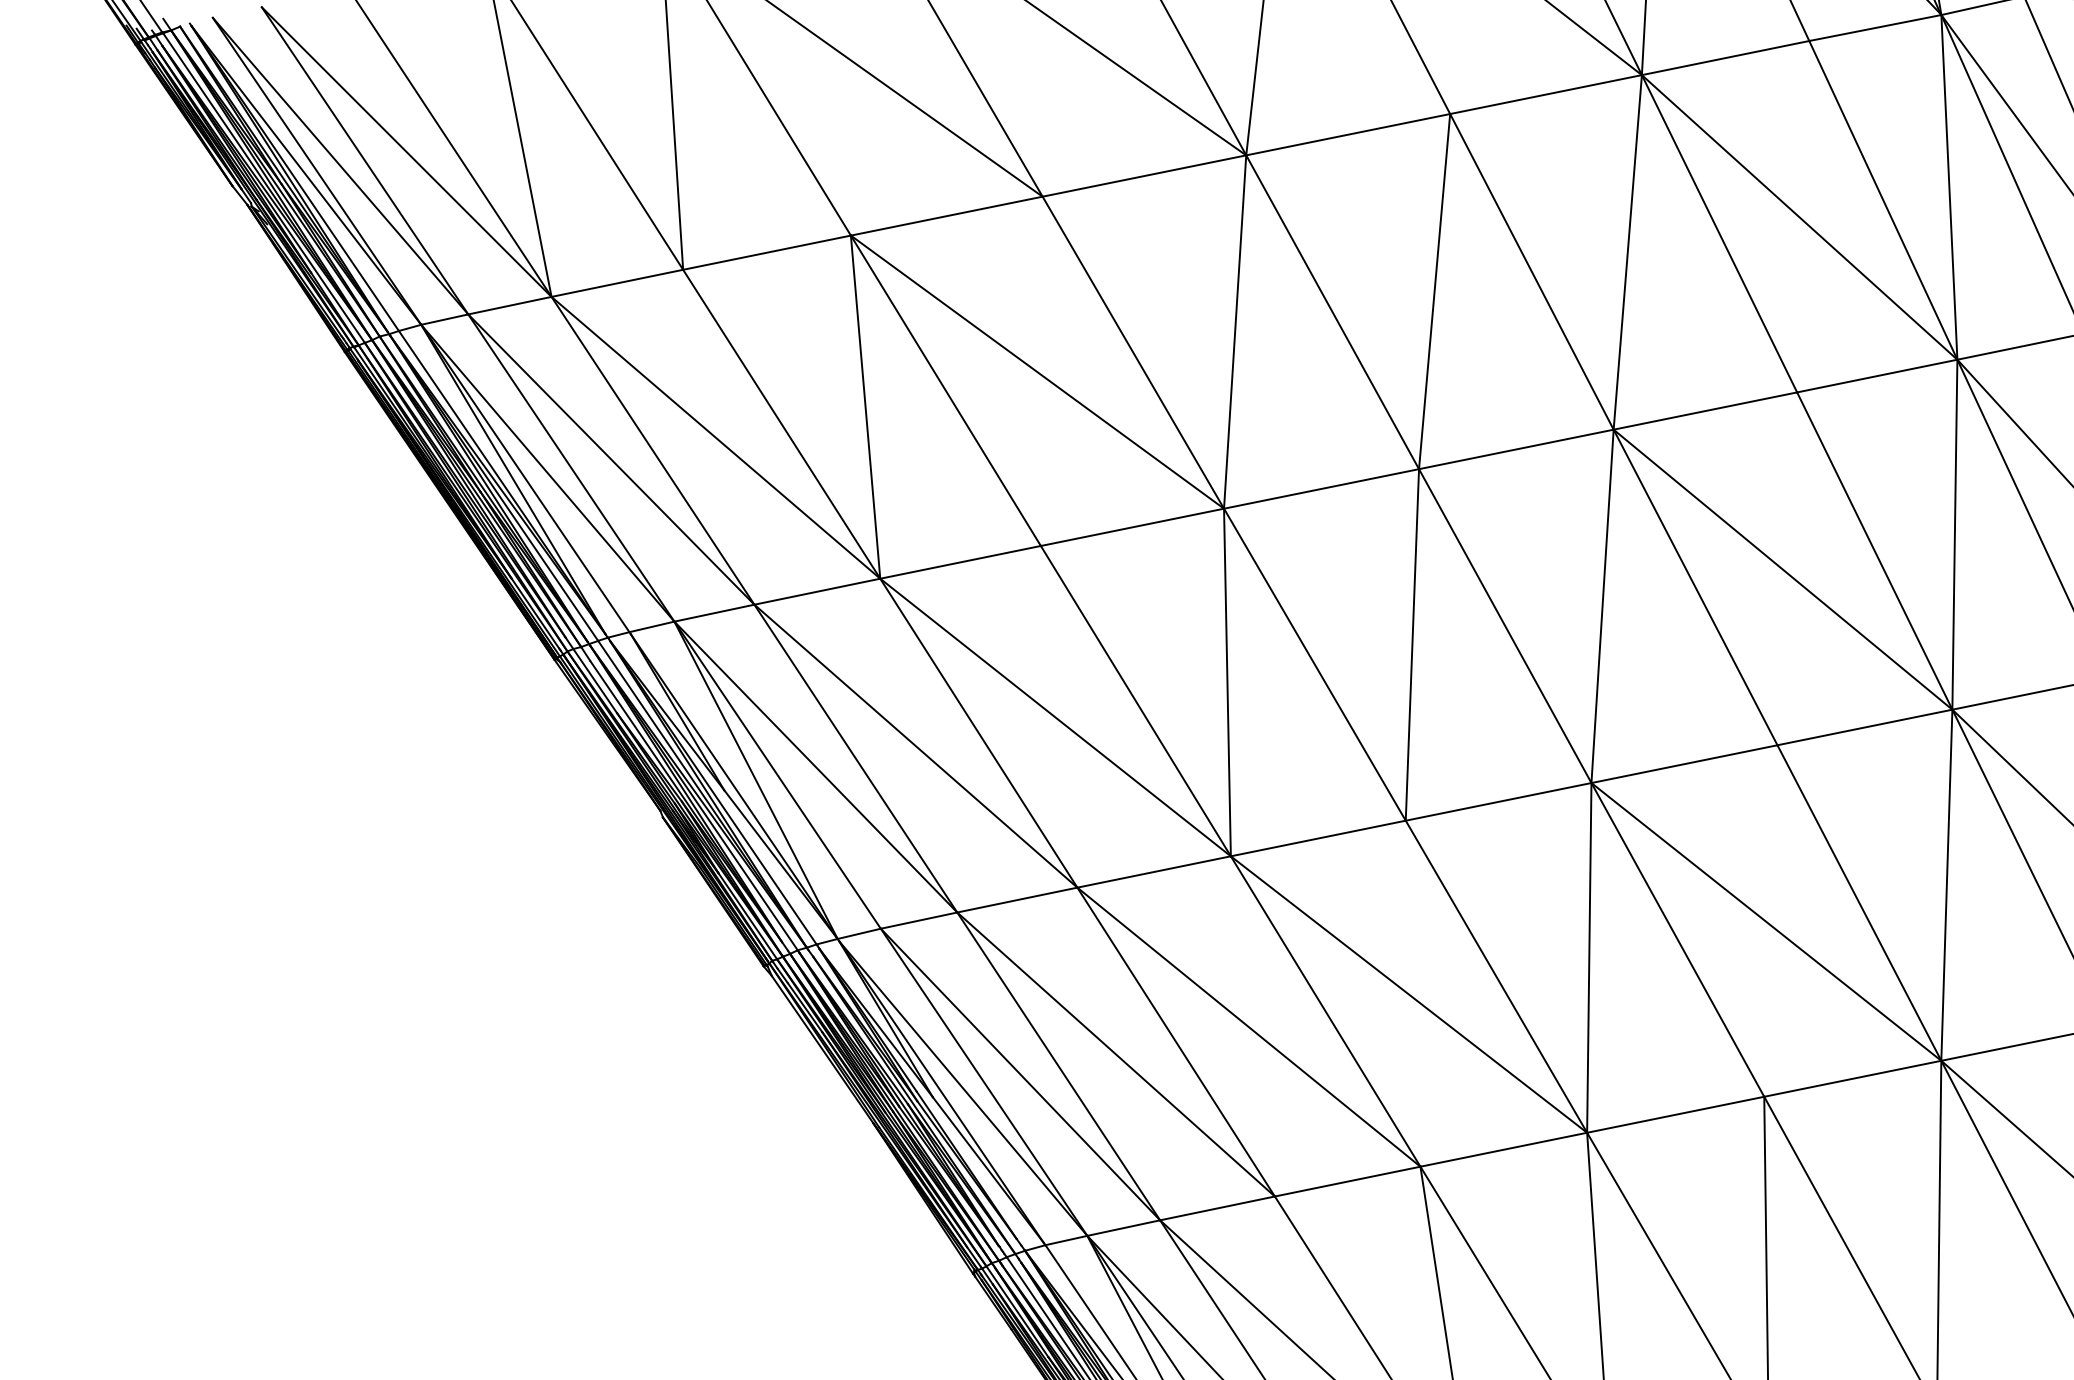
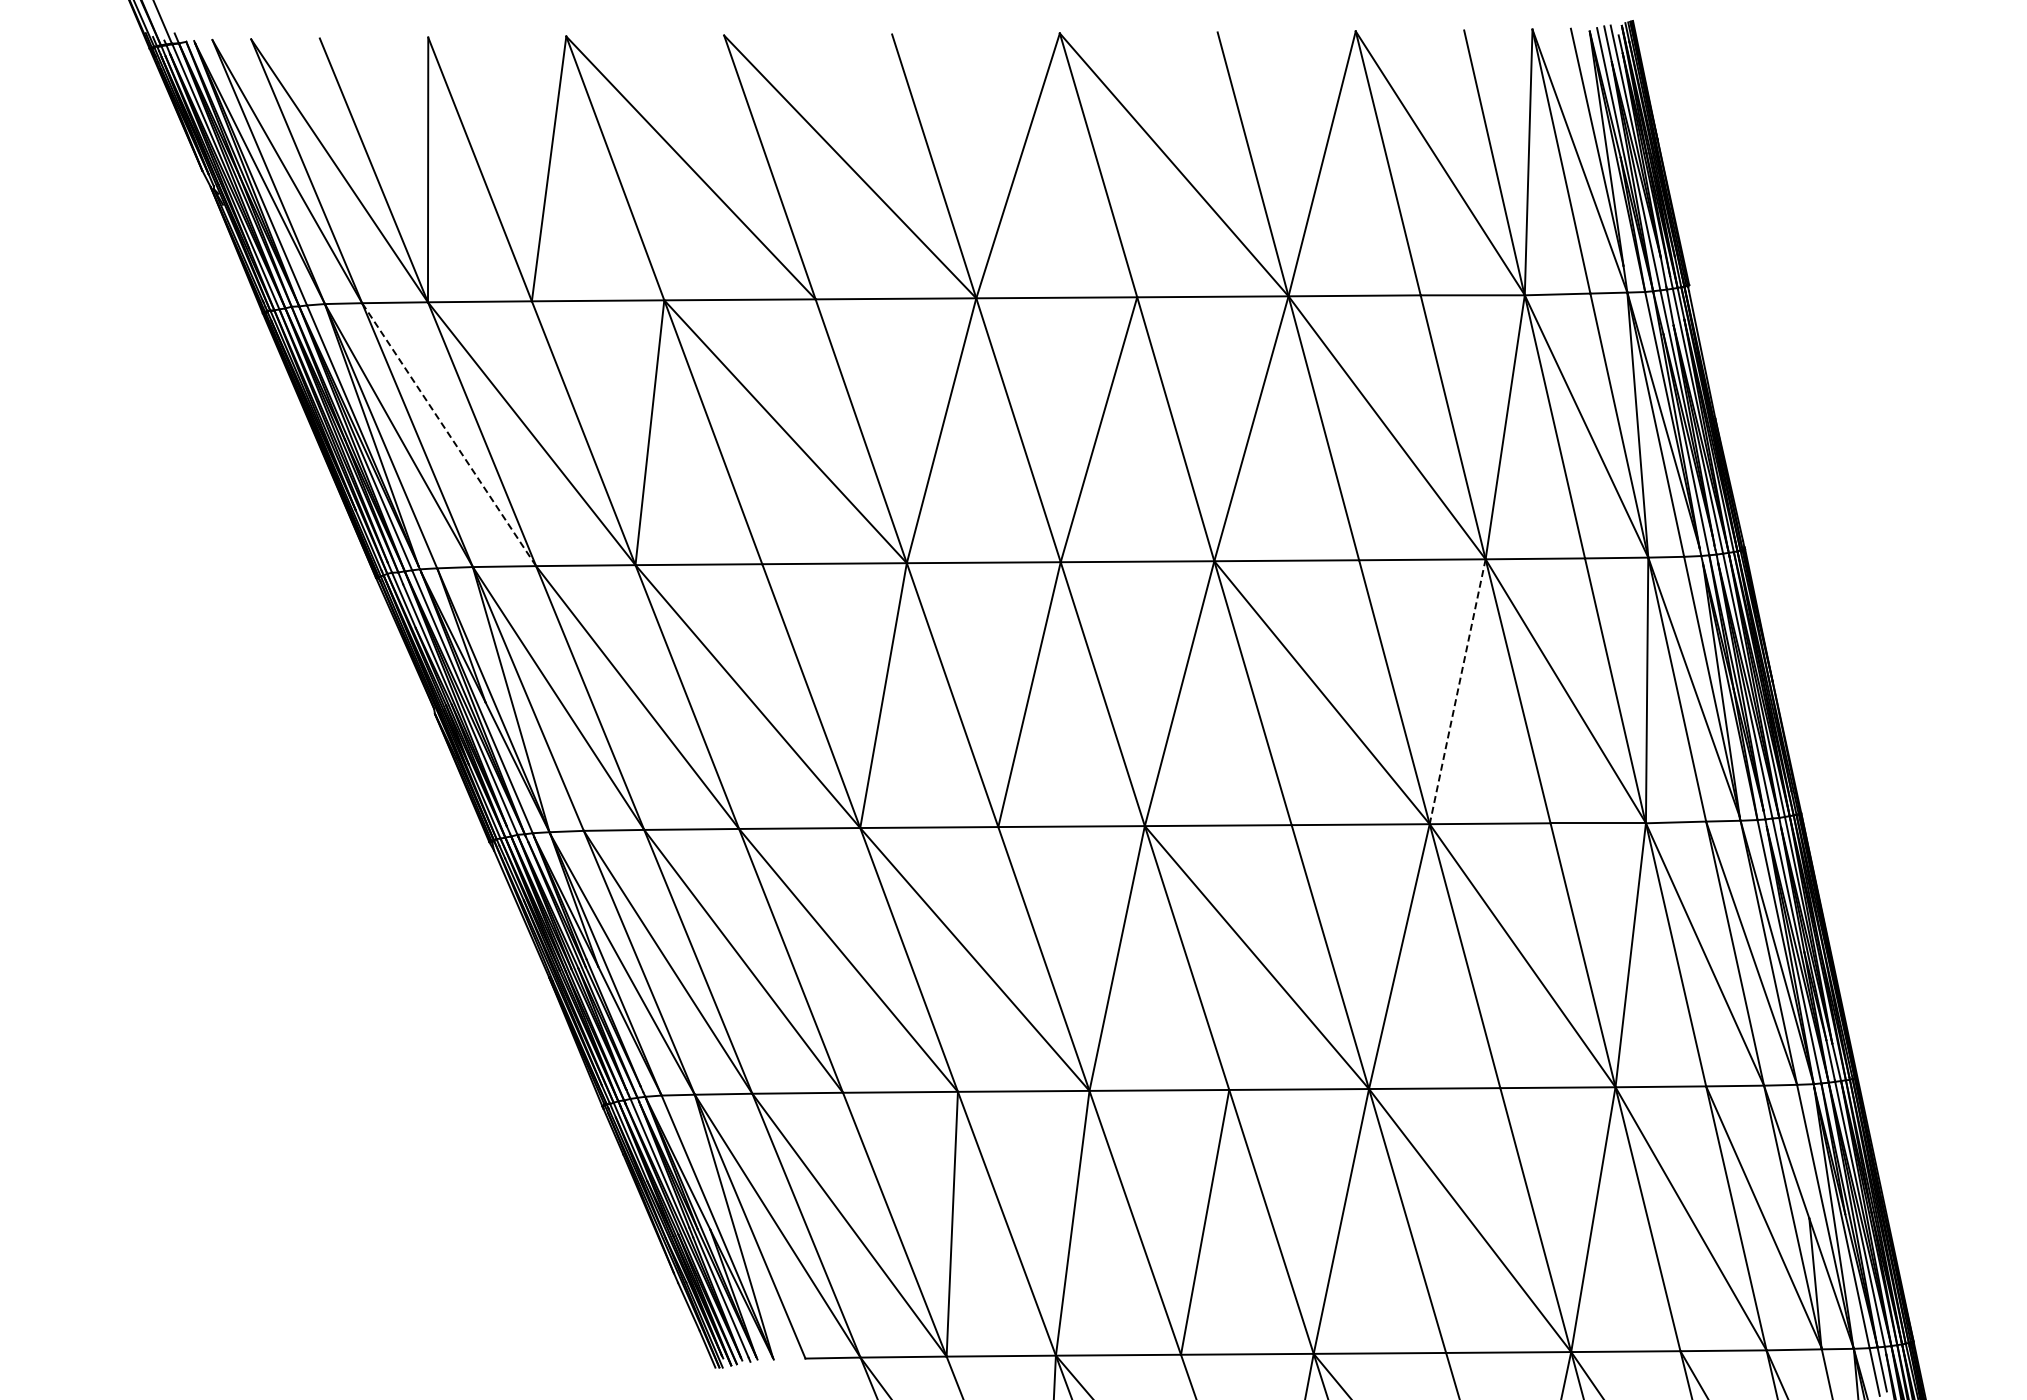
line: (611, 459) -> (449, 434), solid -> dashed
line: (1954, 535) -> (1457, 692), solid -> dashed

